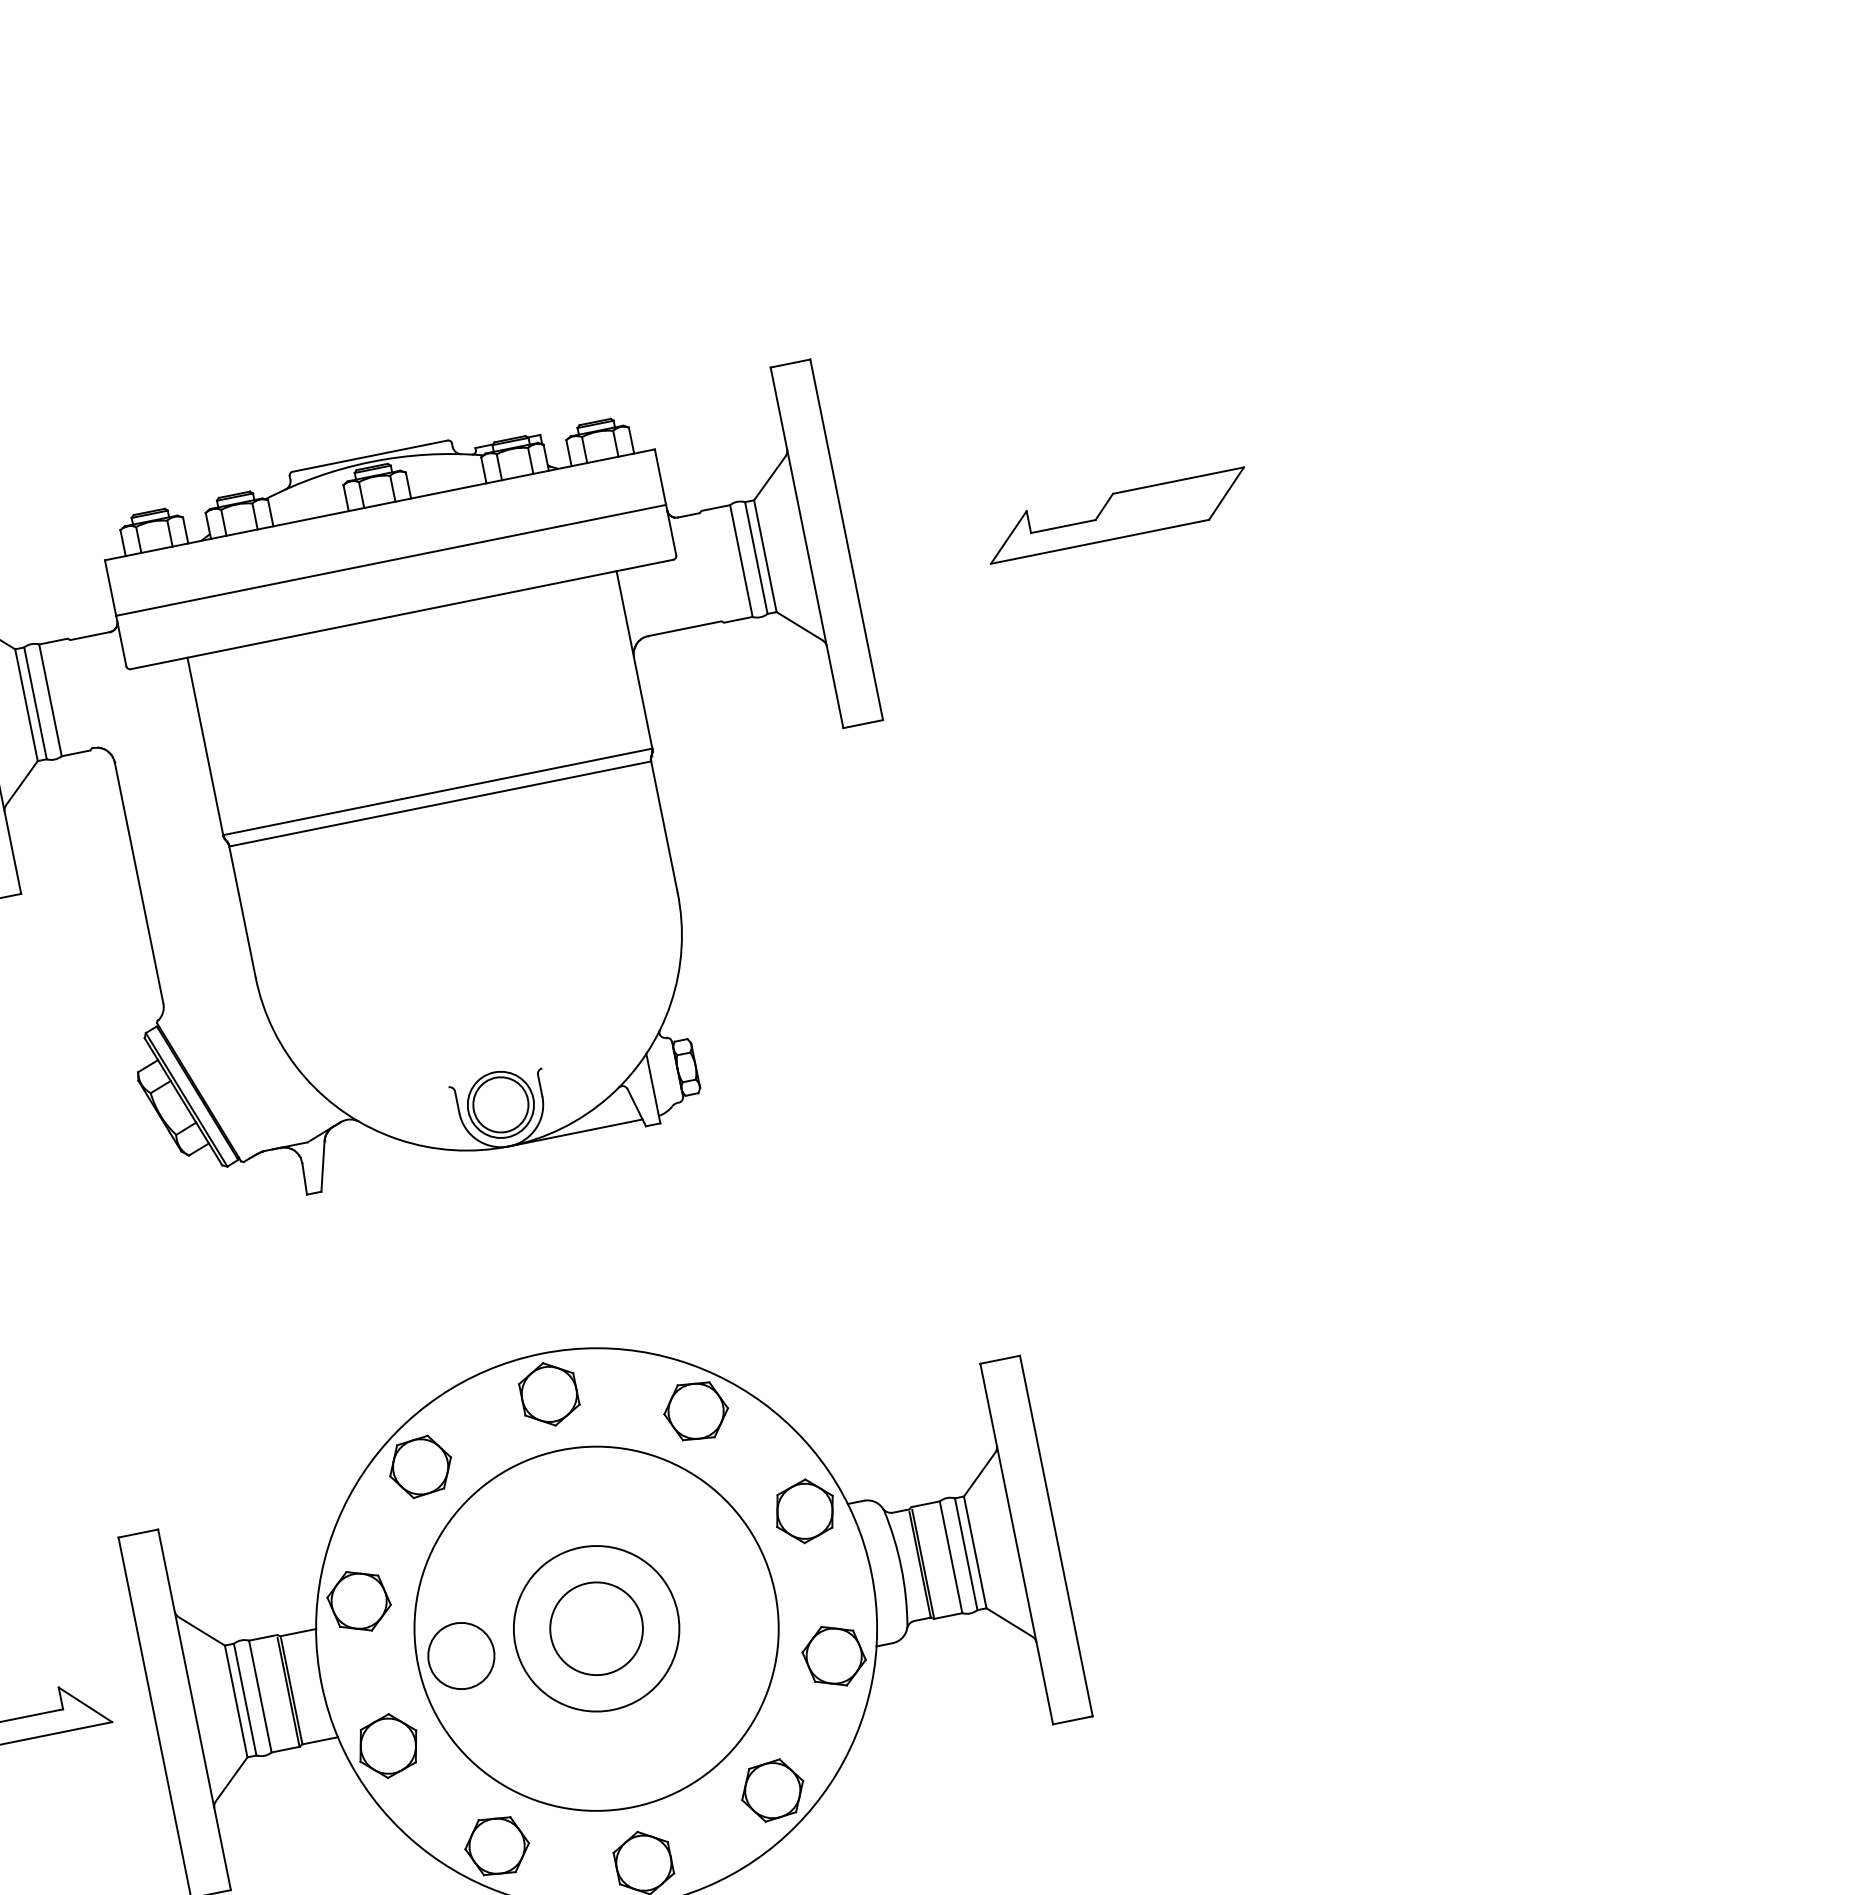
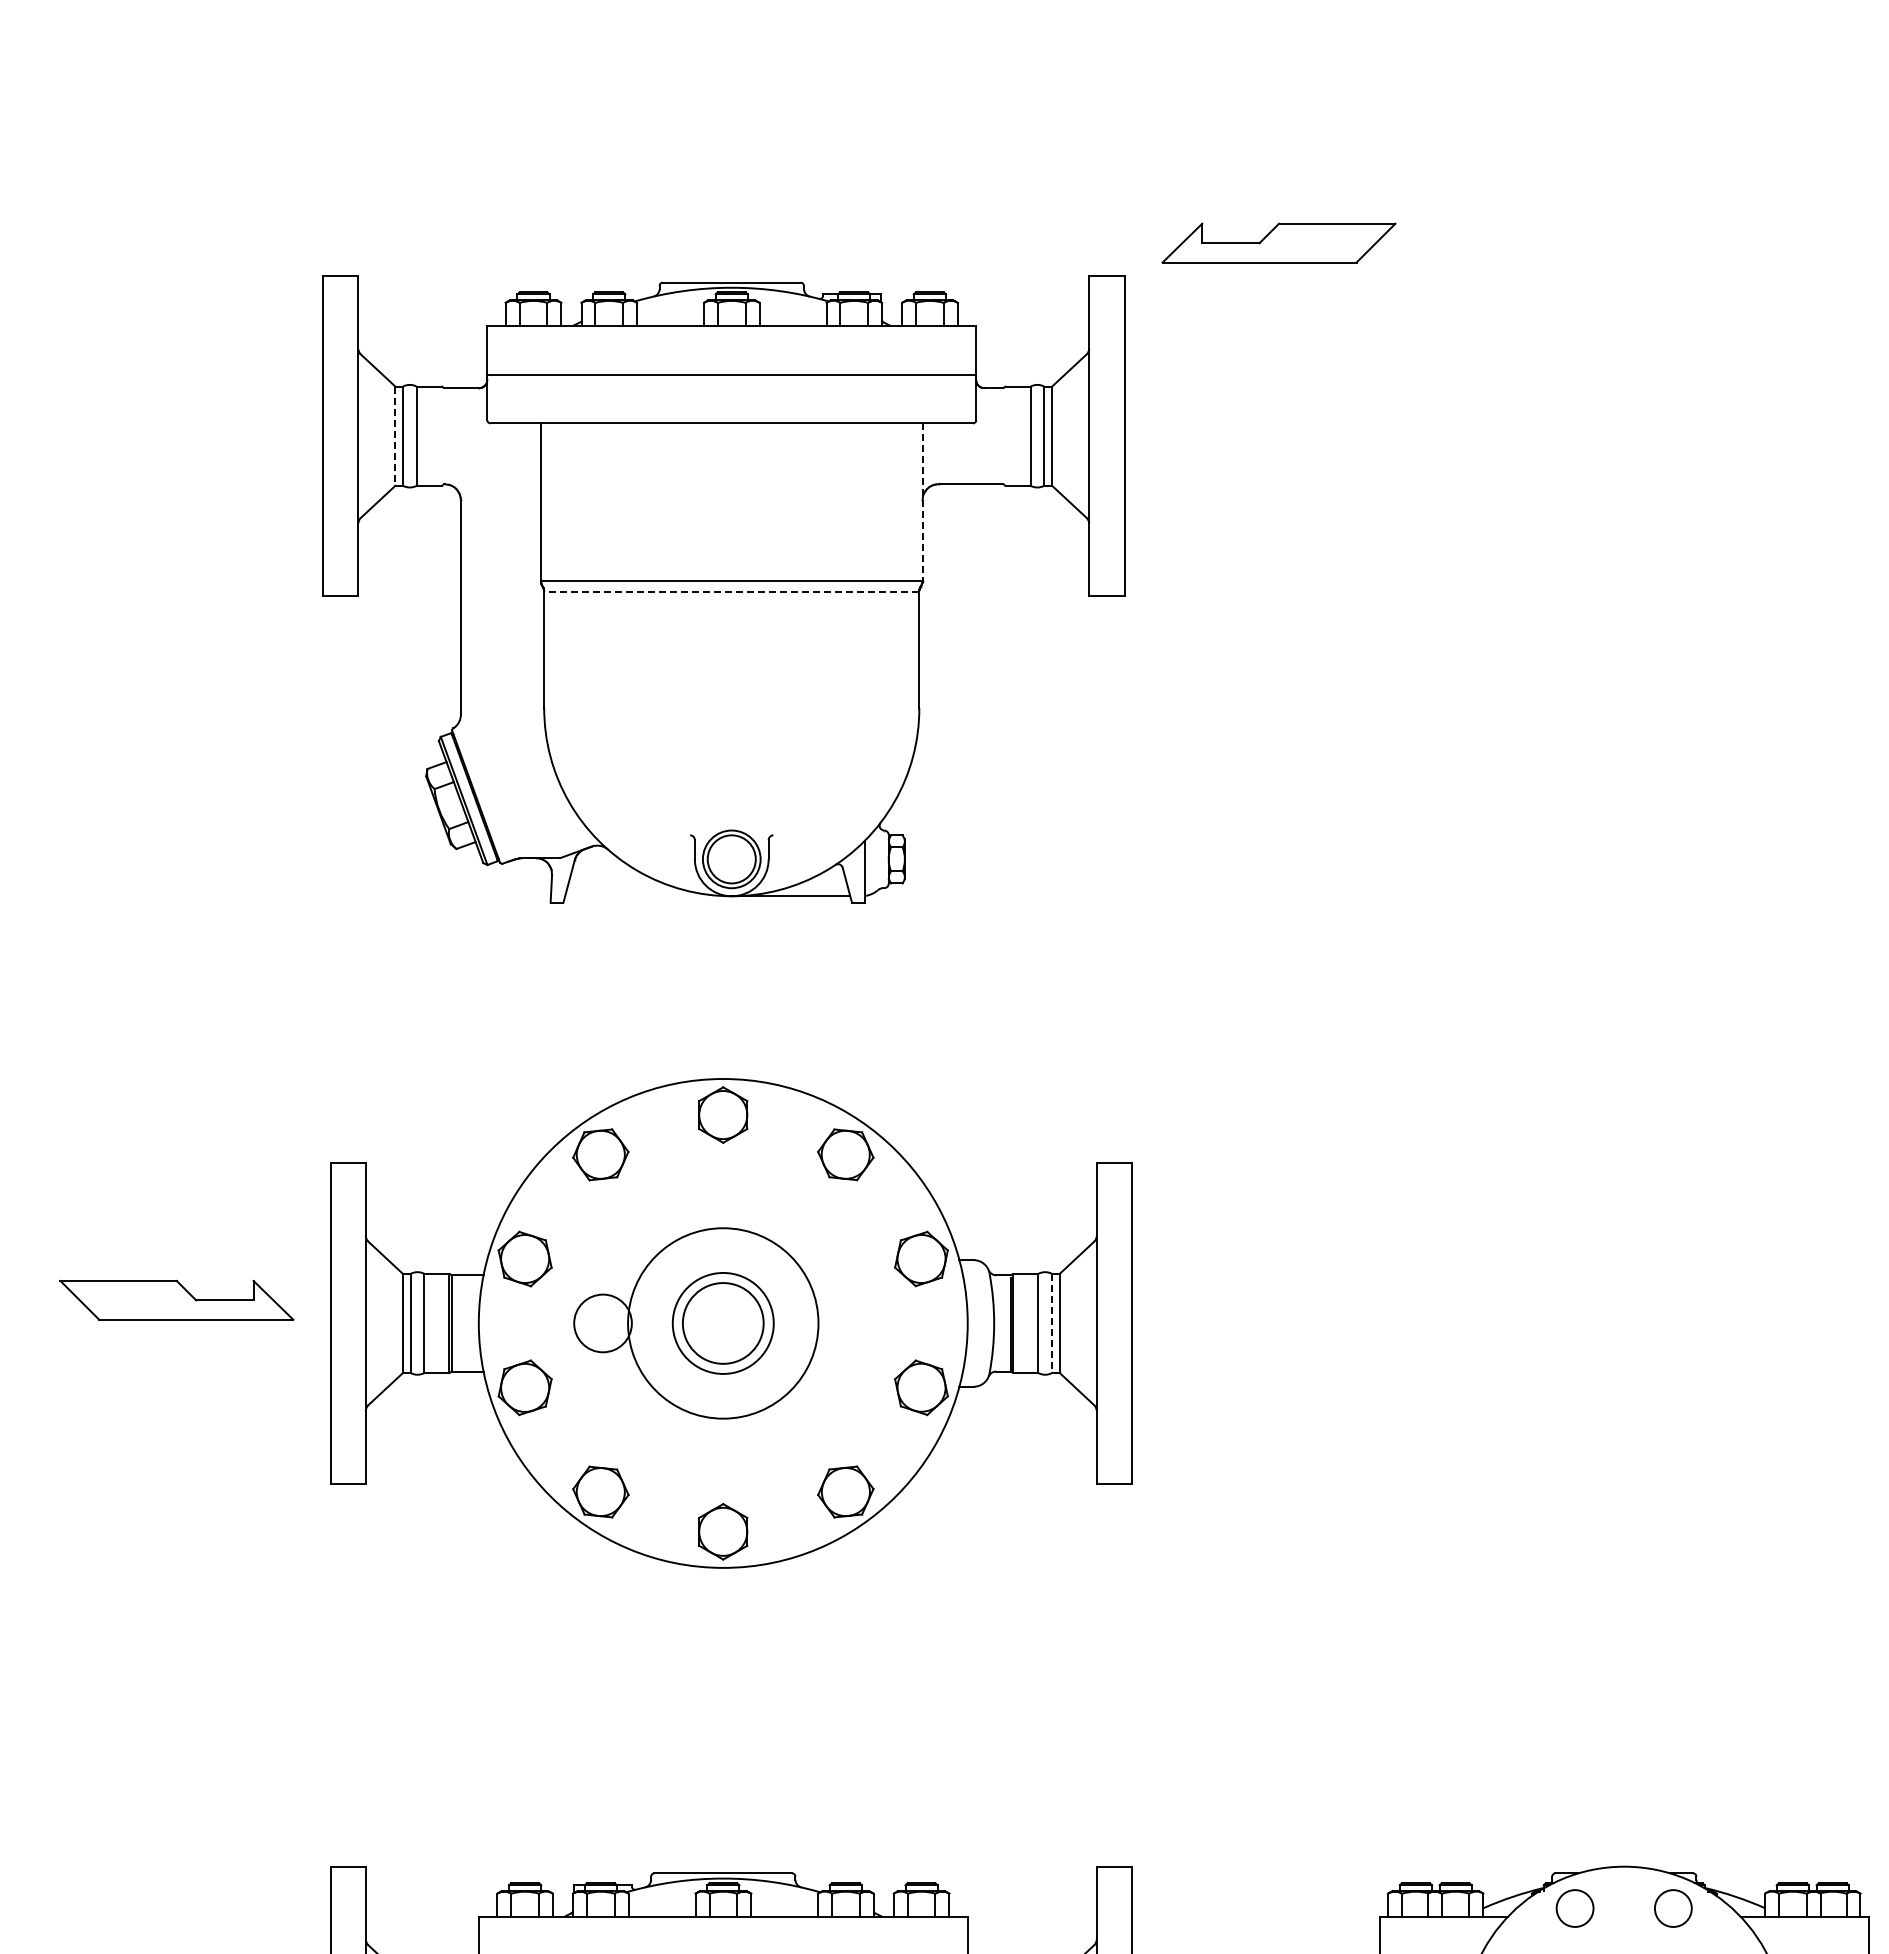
part: (1116, 514) -> (1278, 242), moved
line: (634, 660) -> (922, 502), solid -> dashed
line: (26, 705) -> (395, 436), solid -> dashed
line: (439, 803) -> (731, 591), solid -> dashed
line: (965, 1554) -> (1051, 1323), solid -> dashed
circle: (596, 1628) -> (723, 1323), size x0.7
circle: (595, 1629) -> (722, 1323), size x0.6

